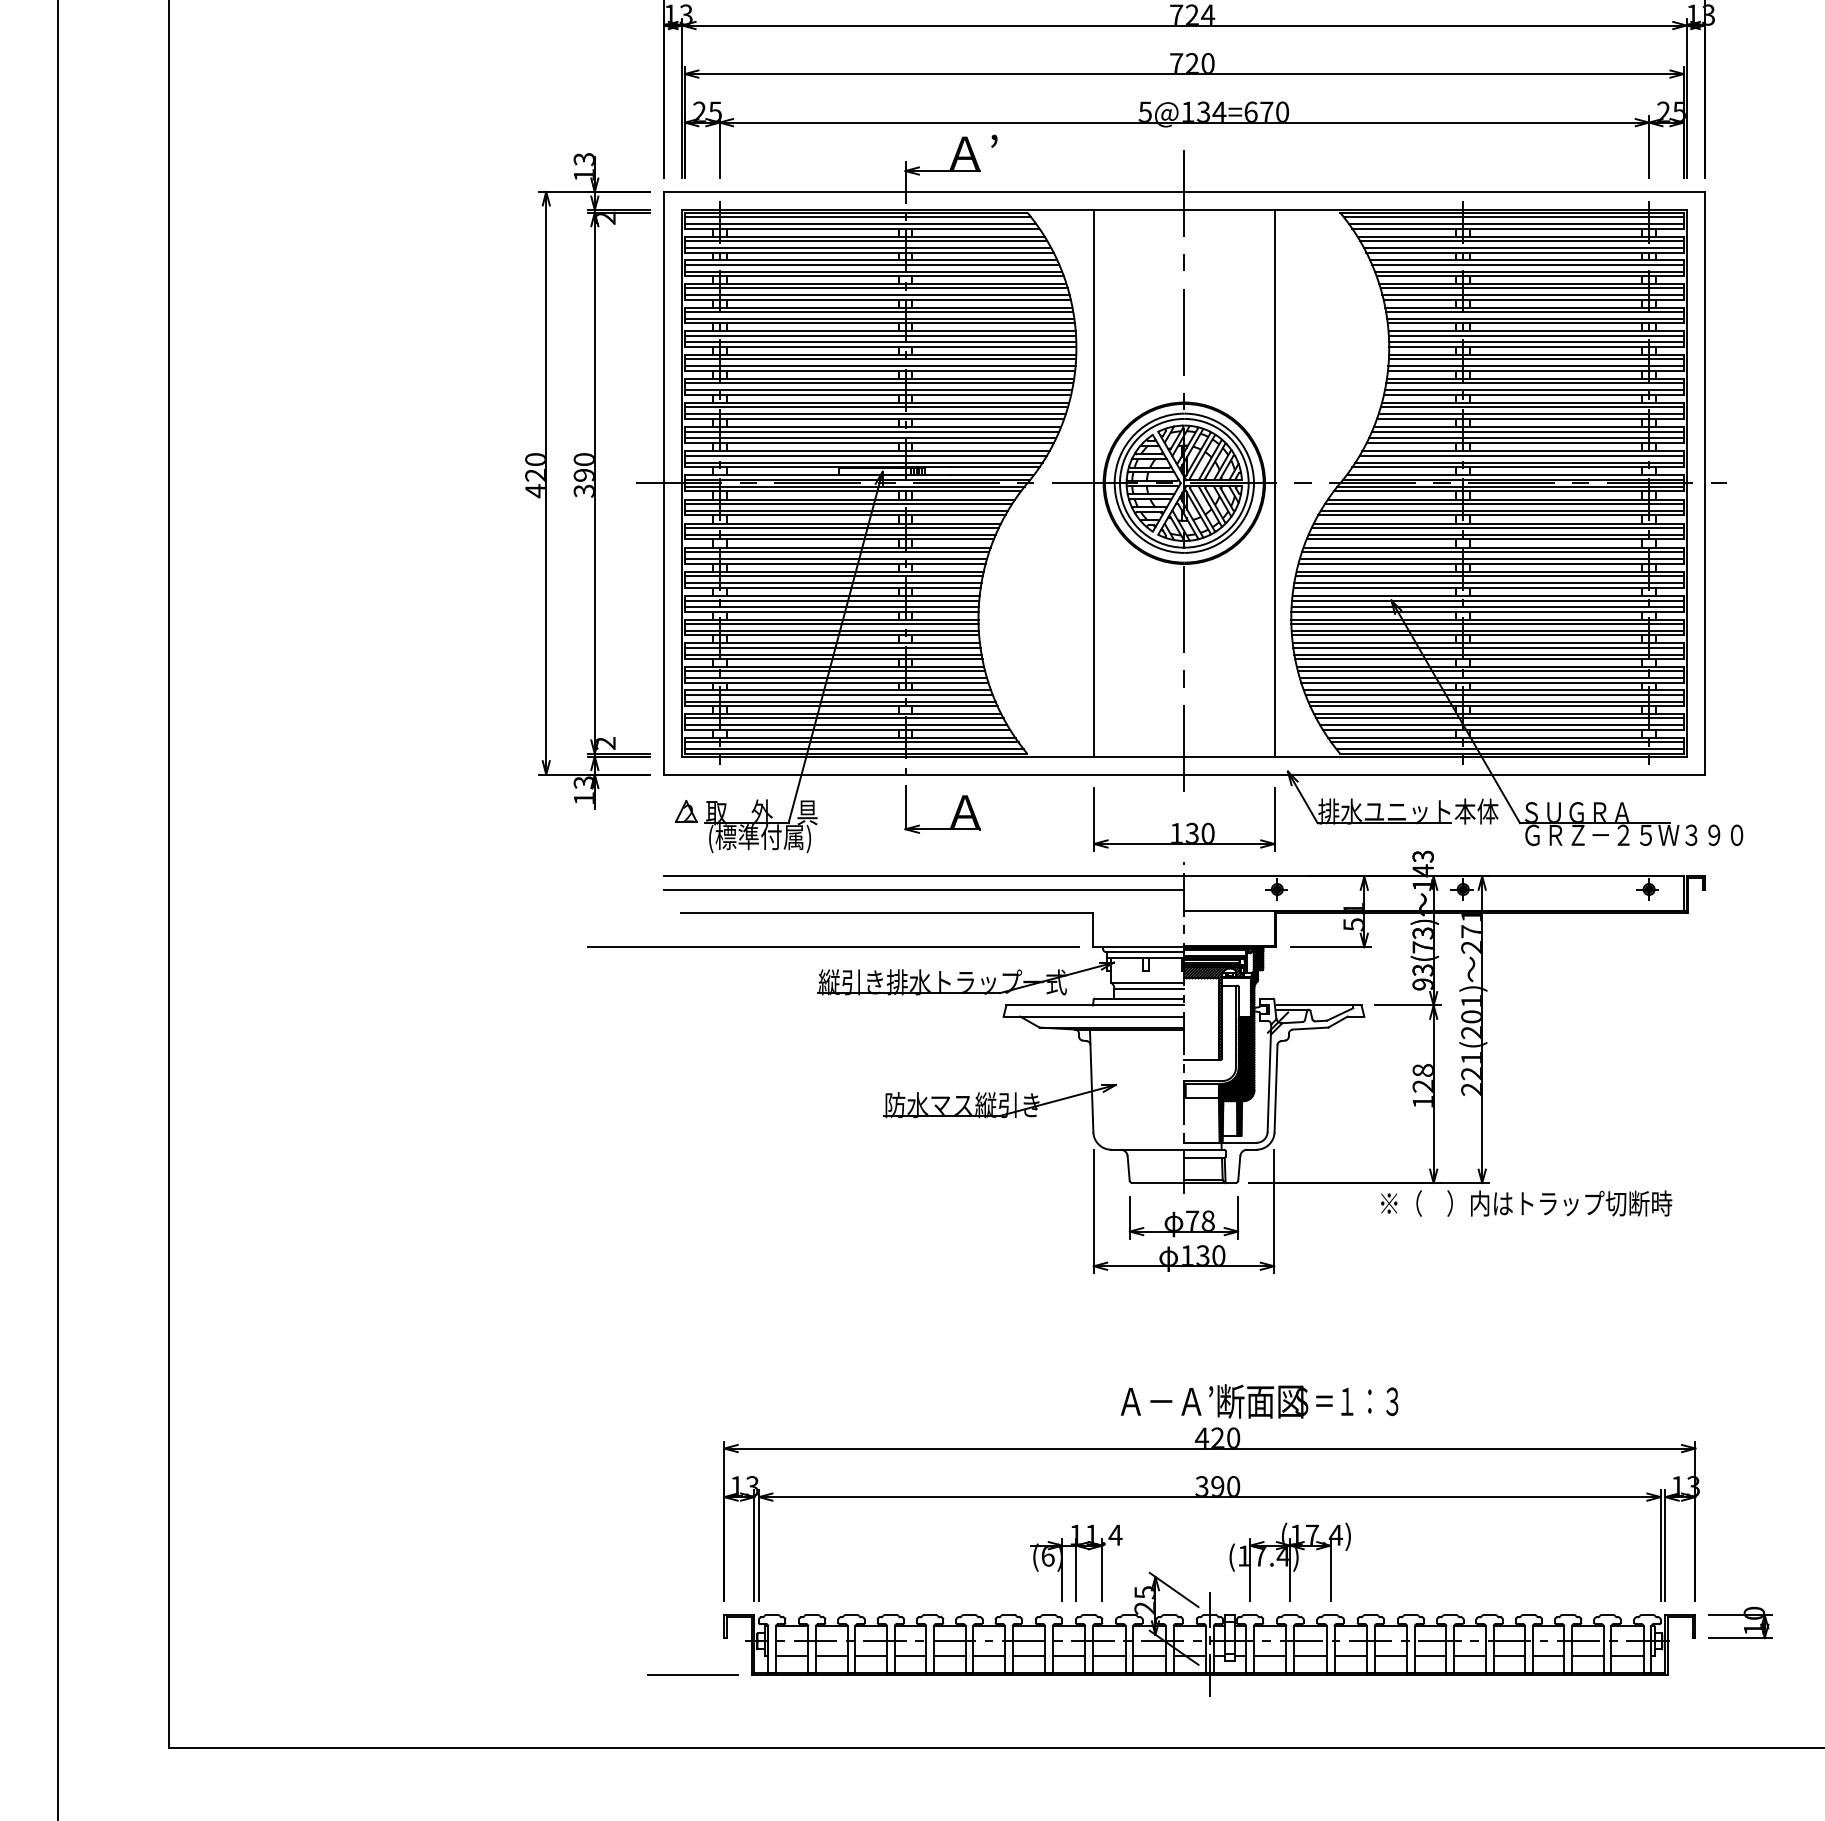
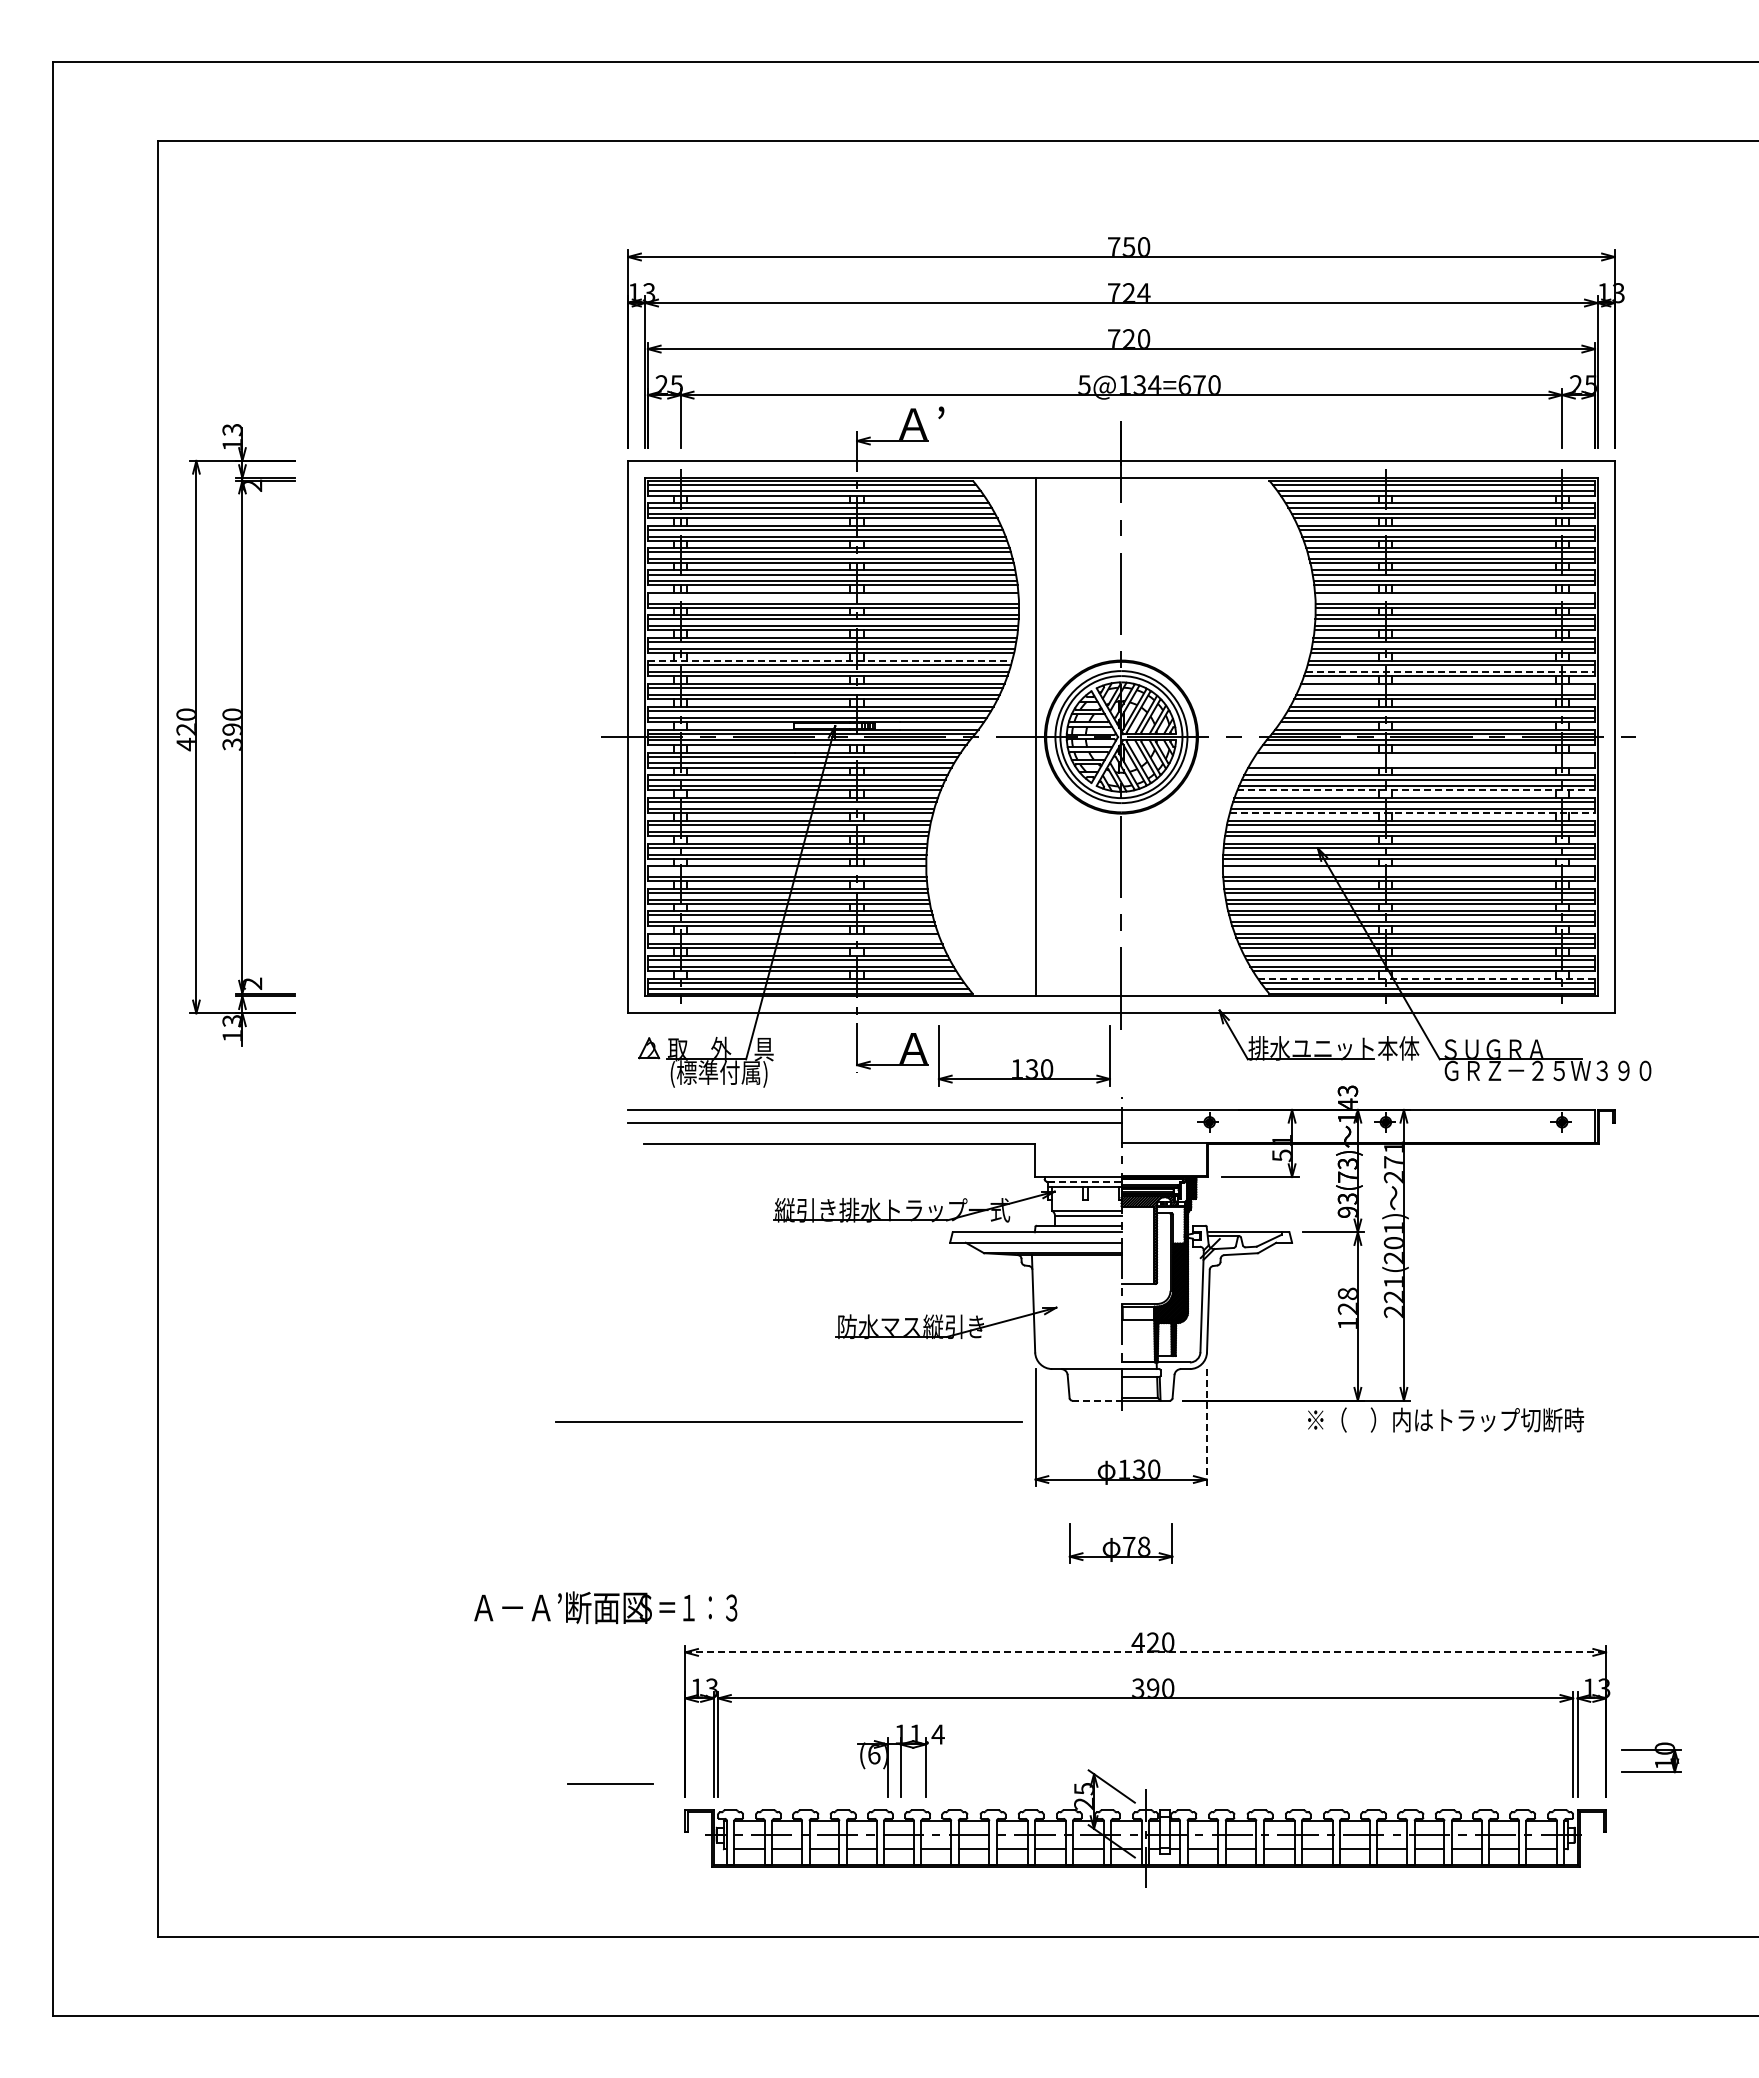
line: (879, 336) -> (832, 597), removed
line: (1535, 336) -> (1454, 597), removed
line: (877, 402) -> (830, 660), solid -> dashed
line: (1531, 414) -> (1450, 671), solid -> dashed
line: (1527, 432) -> (1446, 688), removed
part: (587, 481) -> (235, 735), moved
line: (1274, 482) -> (1206, 736), removed
line: (1503, 503) -> (1424, 756), removed
line: (1501, 511) -> (1422, 763), removed
line: (1495, 539) -> (1416, 790), solid -> dashed
line: (1491, 563) -> (1412, 813), solid -> dashed
line: (831, 623) -> (786, 870), removed
line: (1487, 623) -> (1408, 870), removed
line: (838, 694) -> (793, 937), removed
line: (1506, 737) -> (1426, 978), solid -> dashed
part: (1184, 819) -> (1024, 1055), moved
line: (833, 946) -> (788, 1421), moved
line: (1145, 951) -> (1084, 1181), solid -> dashed
line: (1158, 1182) -> (1096, 1400), solid -> dashed
line: (1274, 1211) -> (1206, 1427), solid -> dashed
part: (1183, 1217) -> (1120, 1543), moved
text: (1259, 1401) -> (605, 1607), moved
line: (1210, 1448) -> (1146, 1652), solid -> dashed
part: (1289, 1561) -> (1221, 1759), removed
part: (1075, 1562) -> (900, 1760), moved
part: (1740, 1622) -> (1651, 1757), moved
line: (692, 1674) -> (610, 1783), moved

